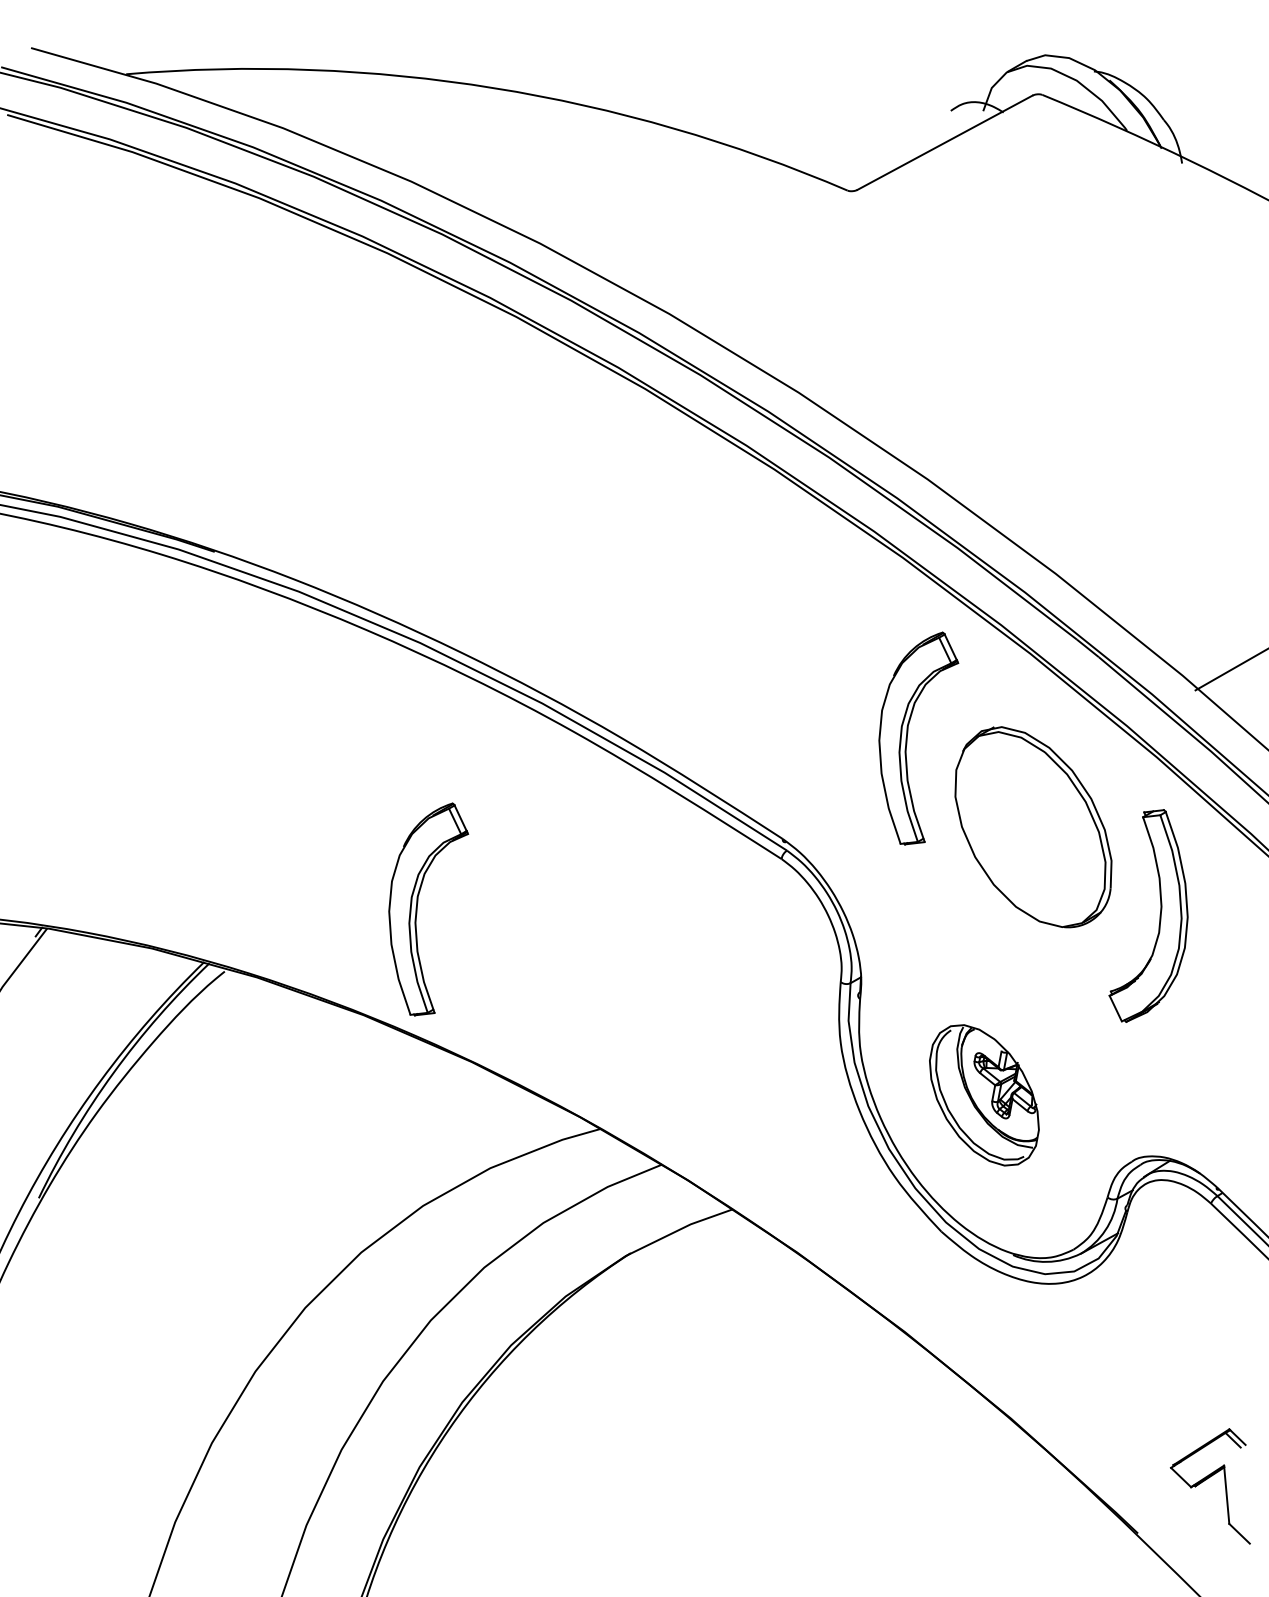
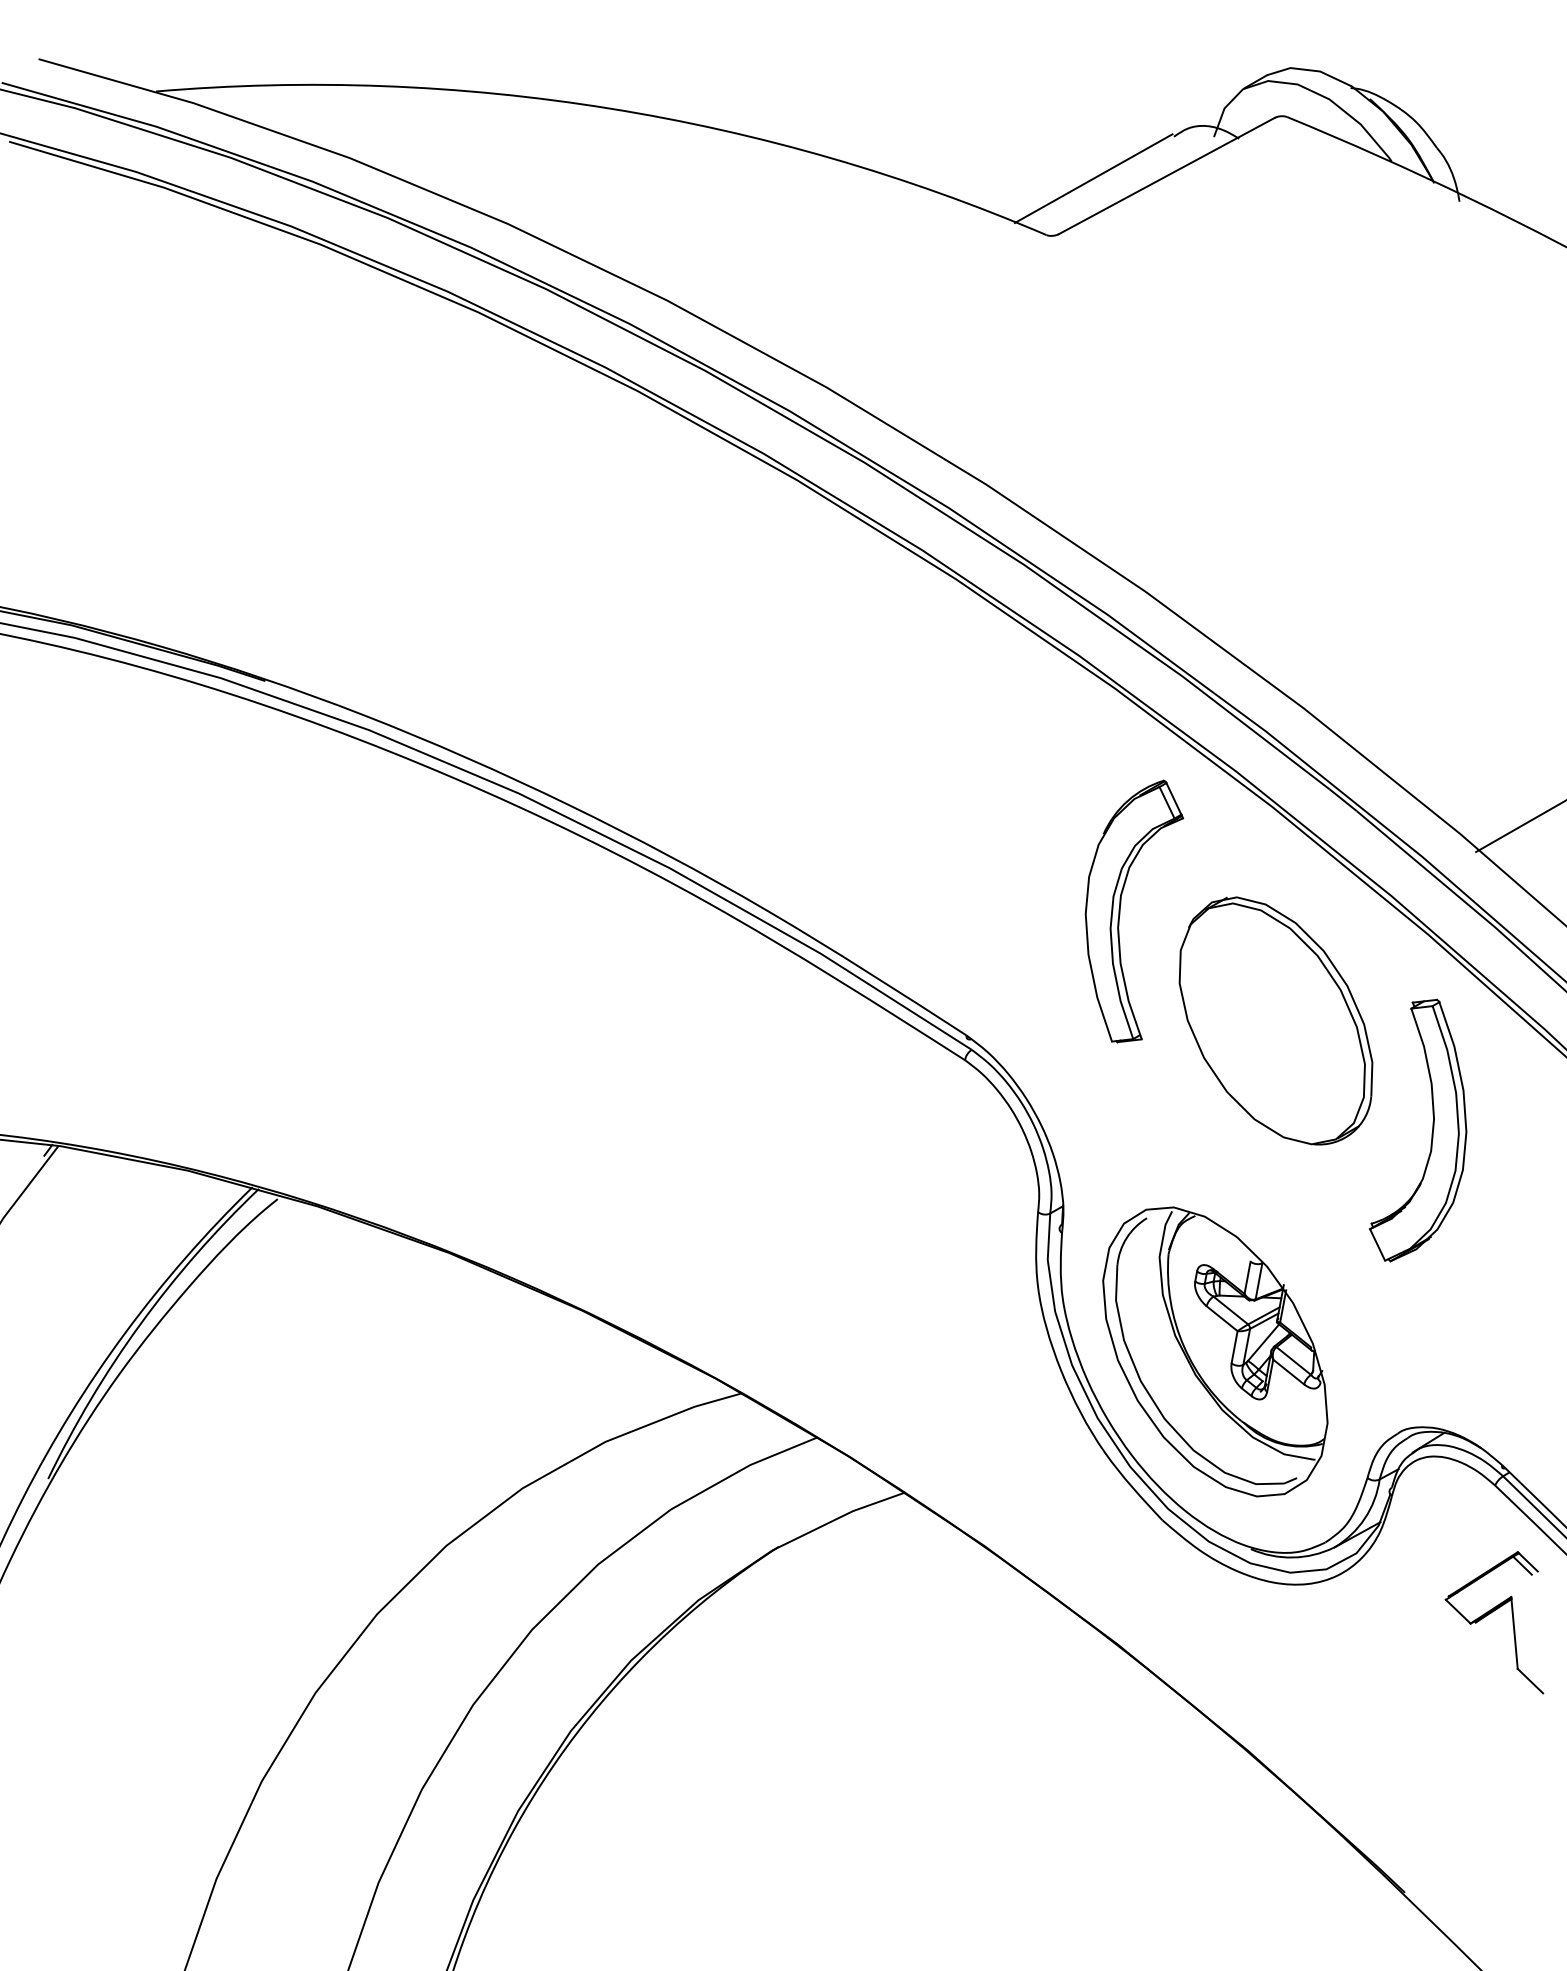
line: (885, 144) -> (1093, 178), added
part: (417, 909) -> (515, 1122), removed
part: (984, 1094) -> (1215, 1351), size x1.67
part: (1205, 1480) -> (1488, 1615), moved

